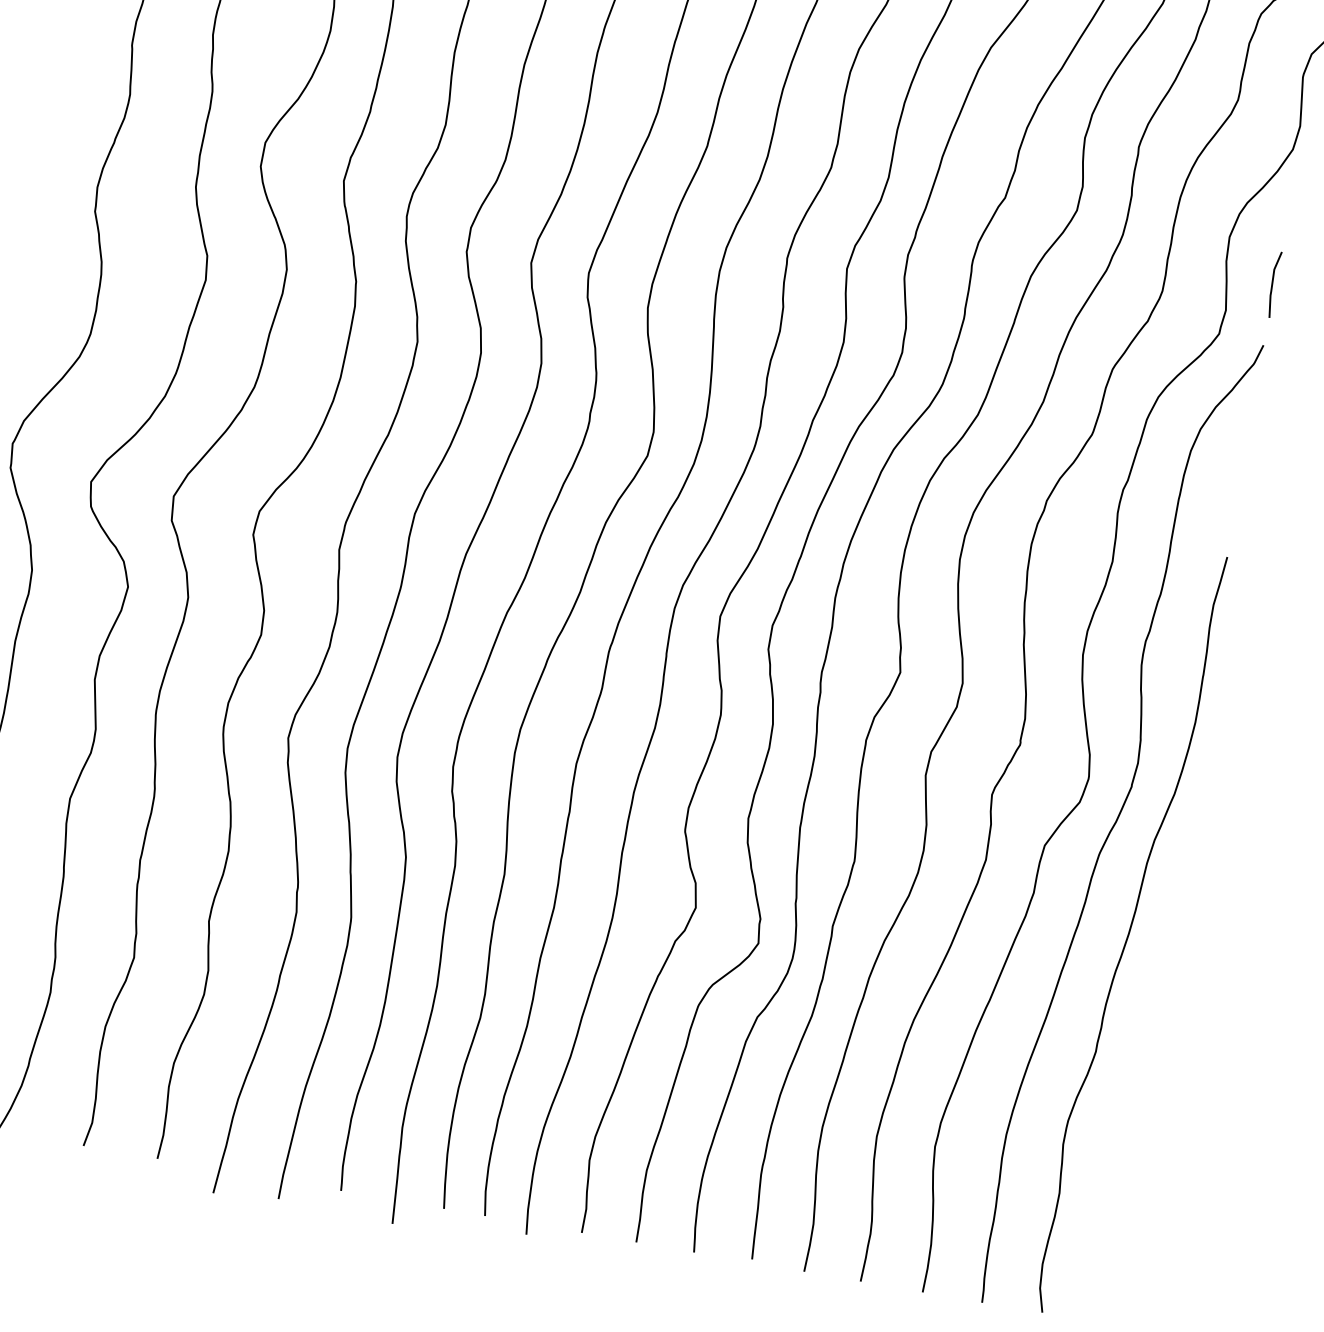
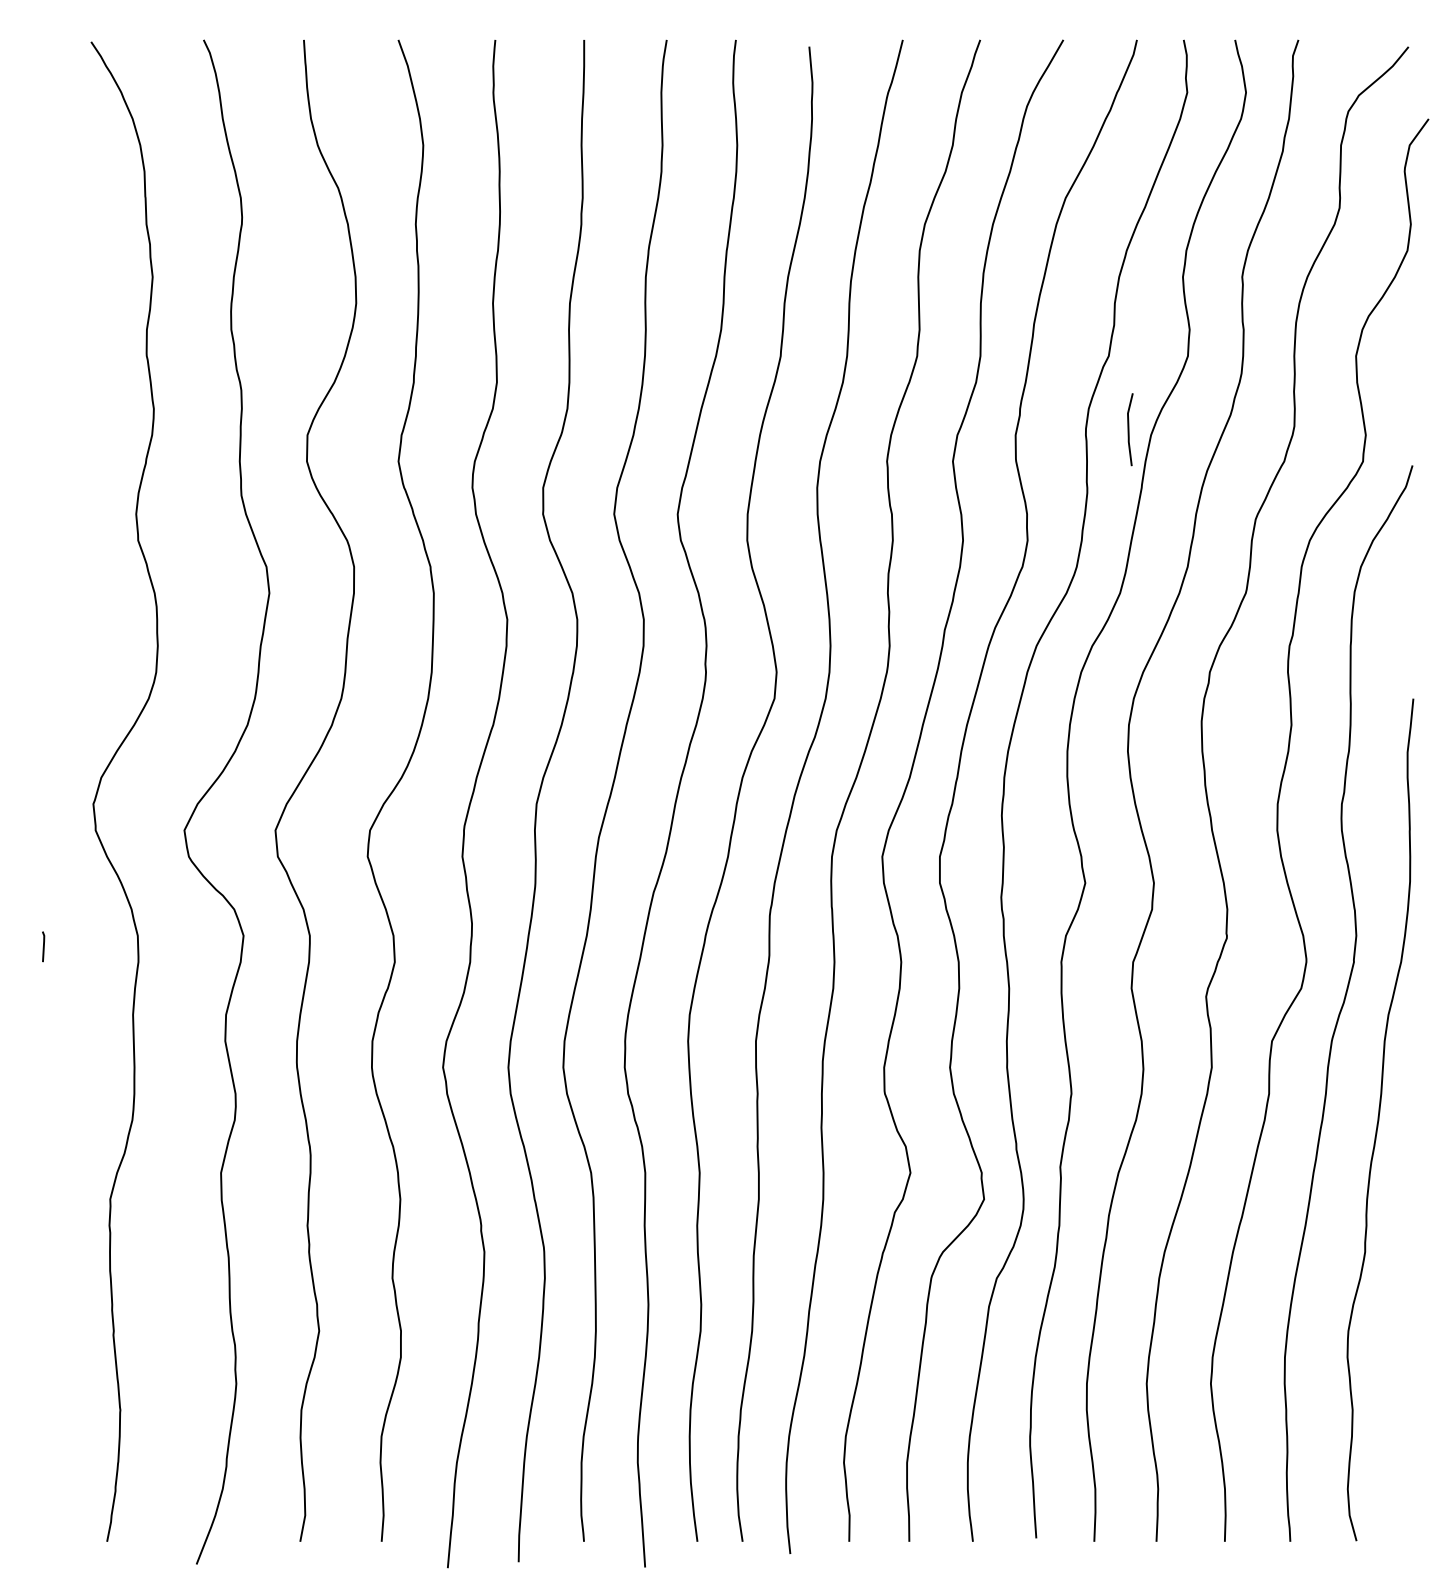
line: (1273, 284) -> (1129, 429), moved

